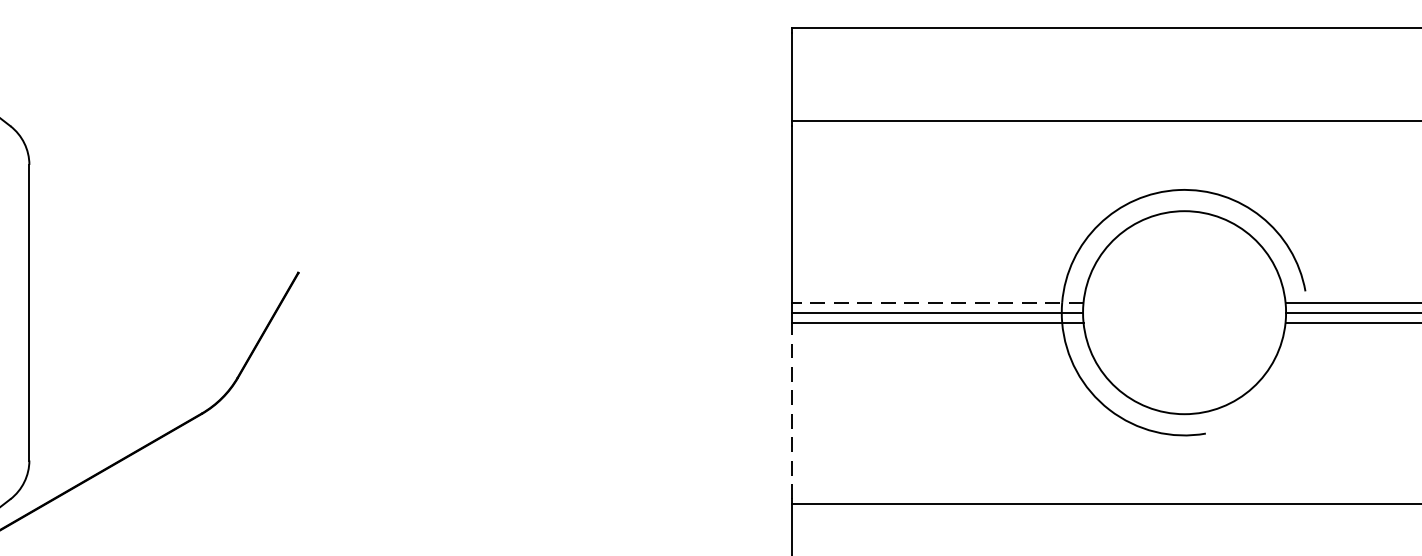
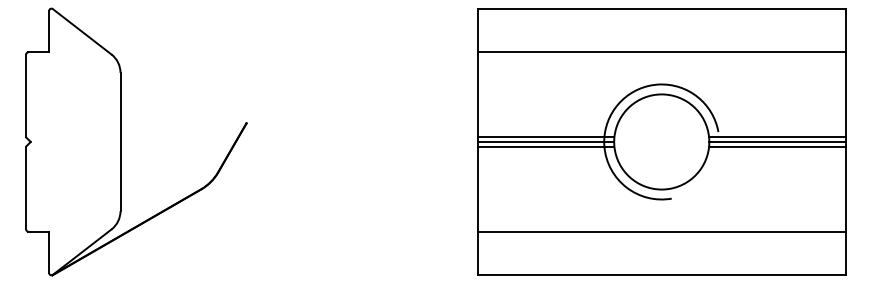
line: (936, 303) -> (545, 137), dashed -> solid
line: (791, 409) -> (477, 187), dashed -> solid

